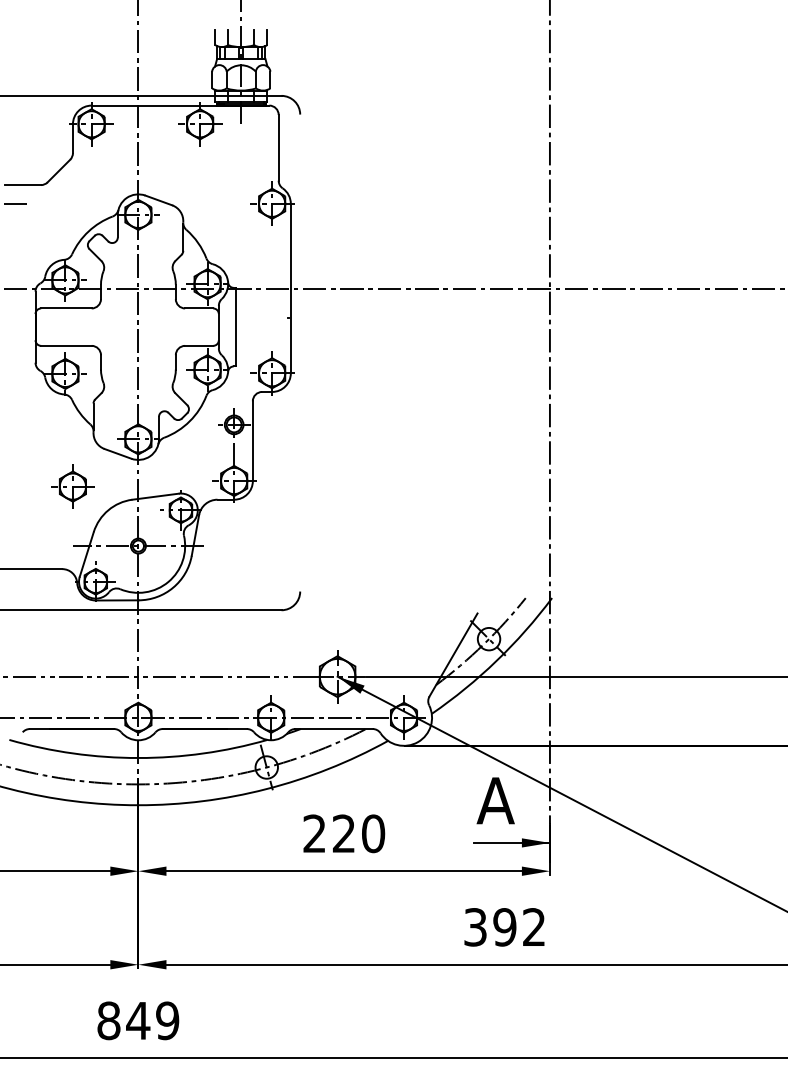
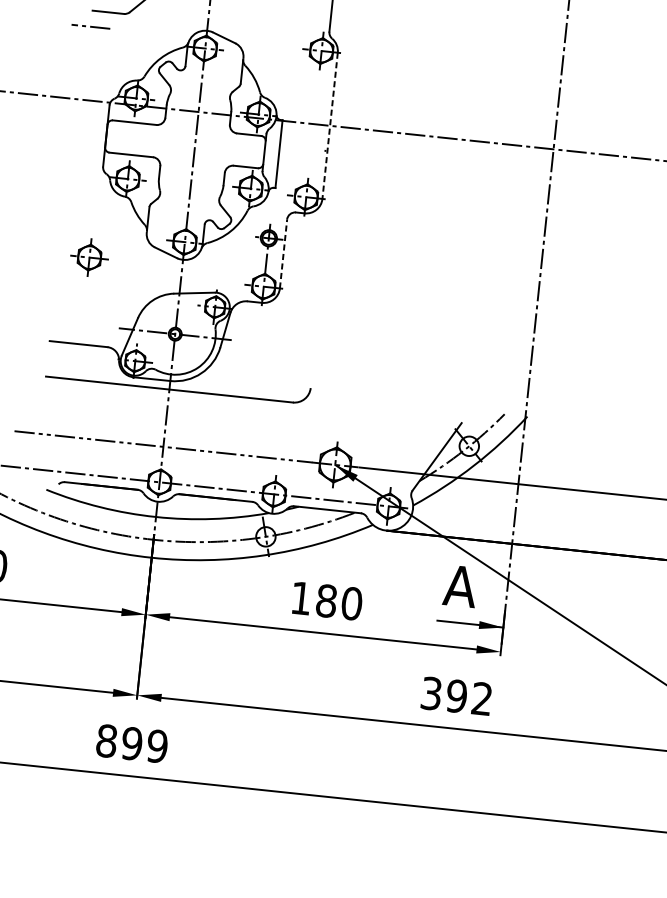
line: (290, 288) -> (329, 125), solid -> dashed
line: (252, 441) -> (283, 254), solid -> dashed
part: (72, 486) -> (89, 257), moved
text: (329, 833) -> (314, 599), 220 -> 180
text: (138, 1020) -> (132, 743), 849 -> 899

